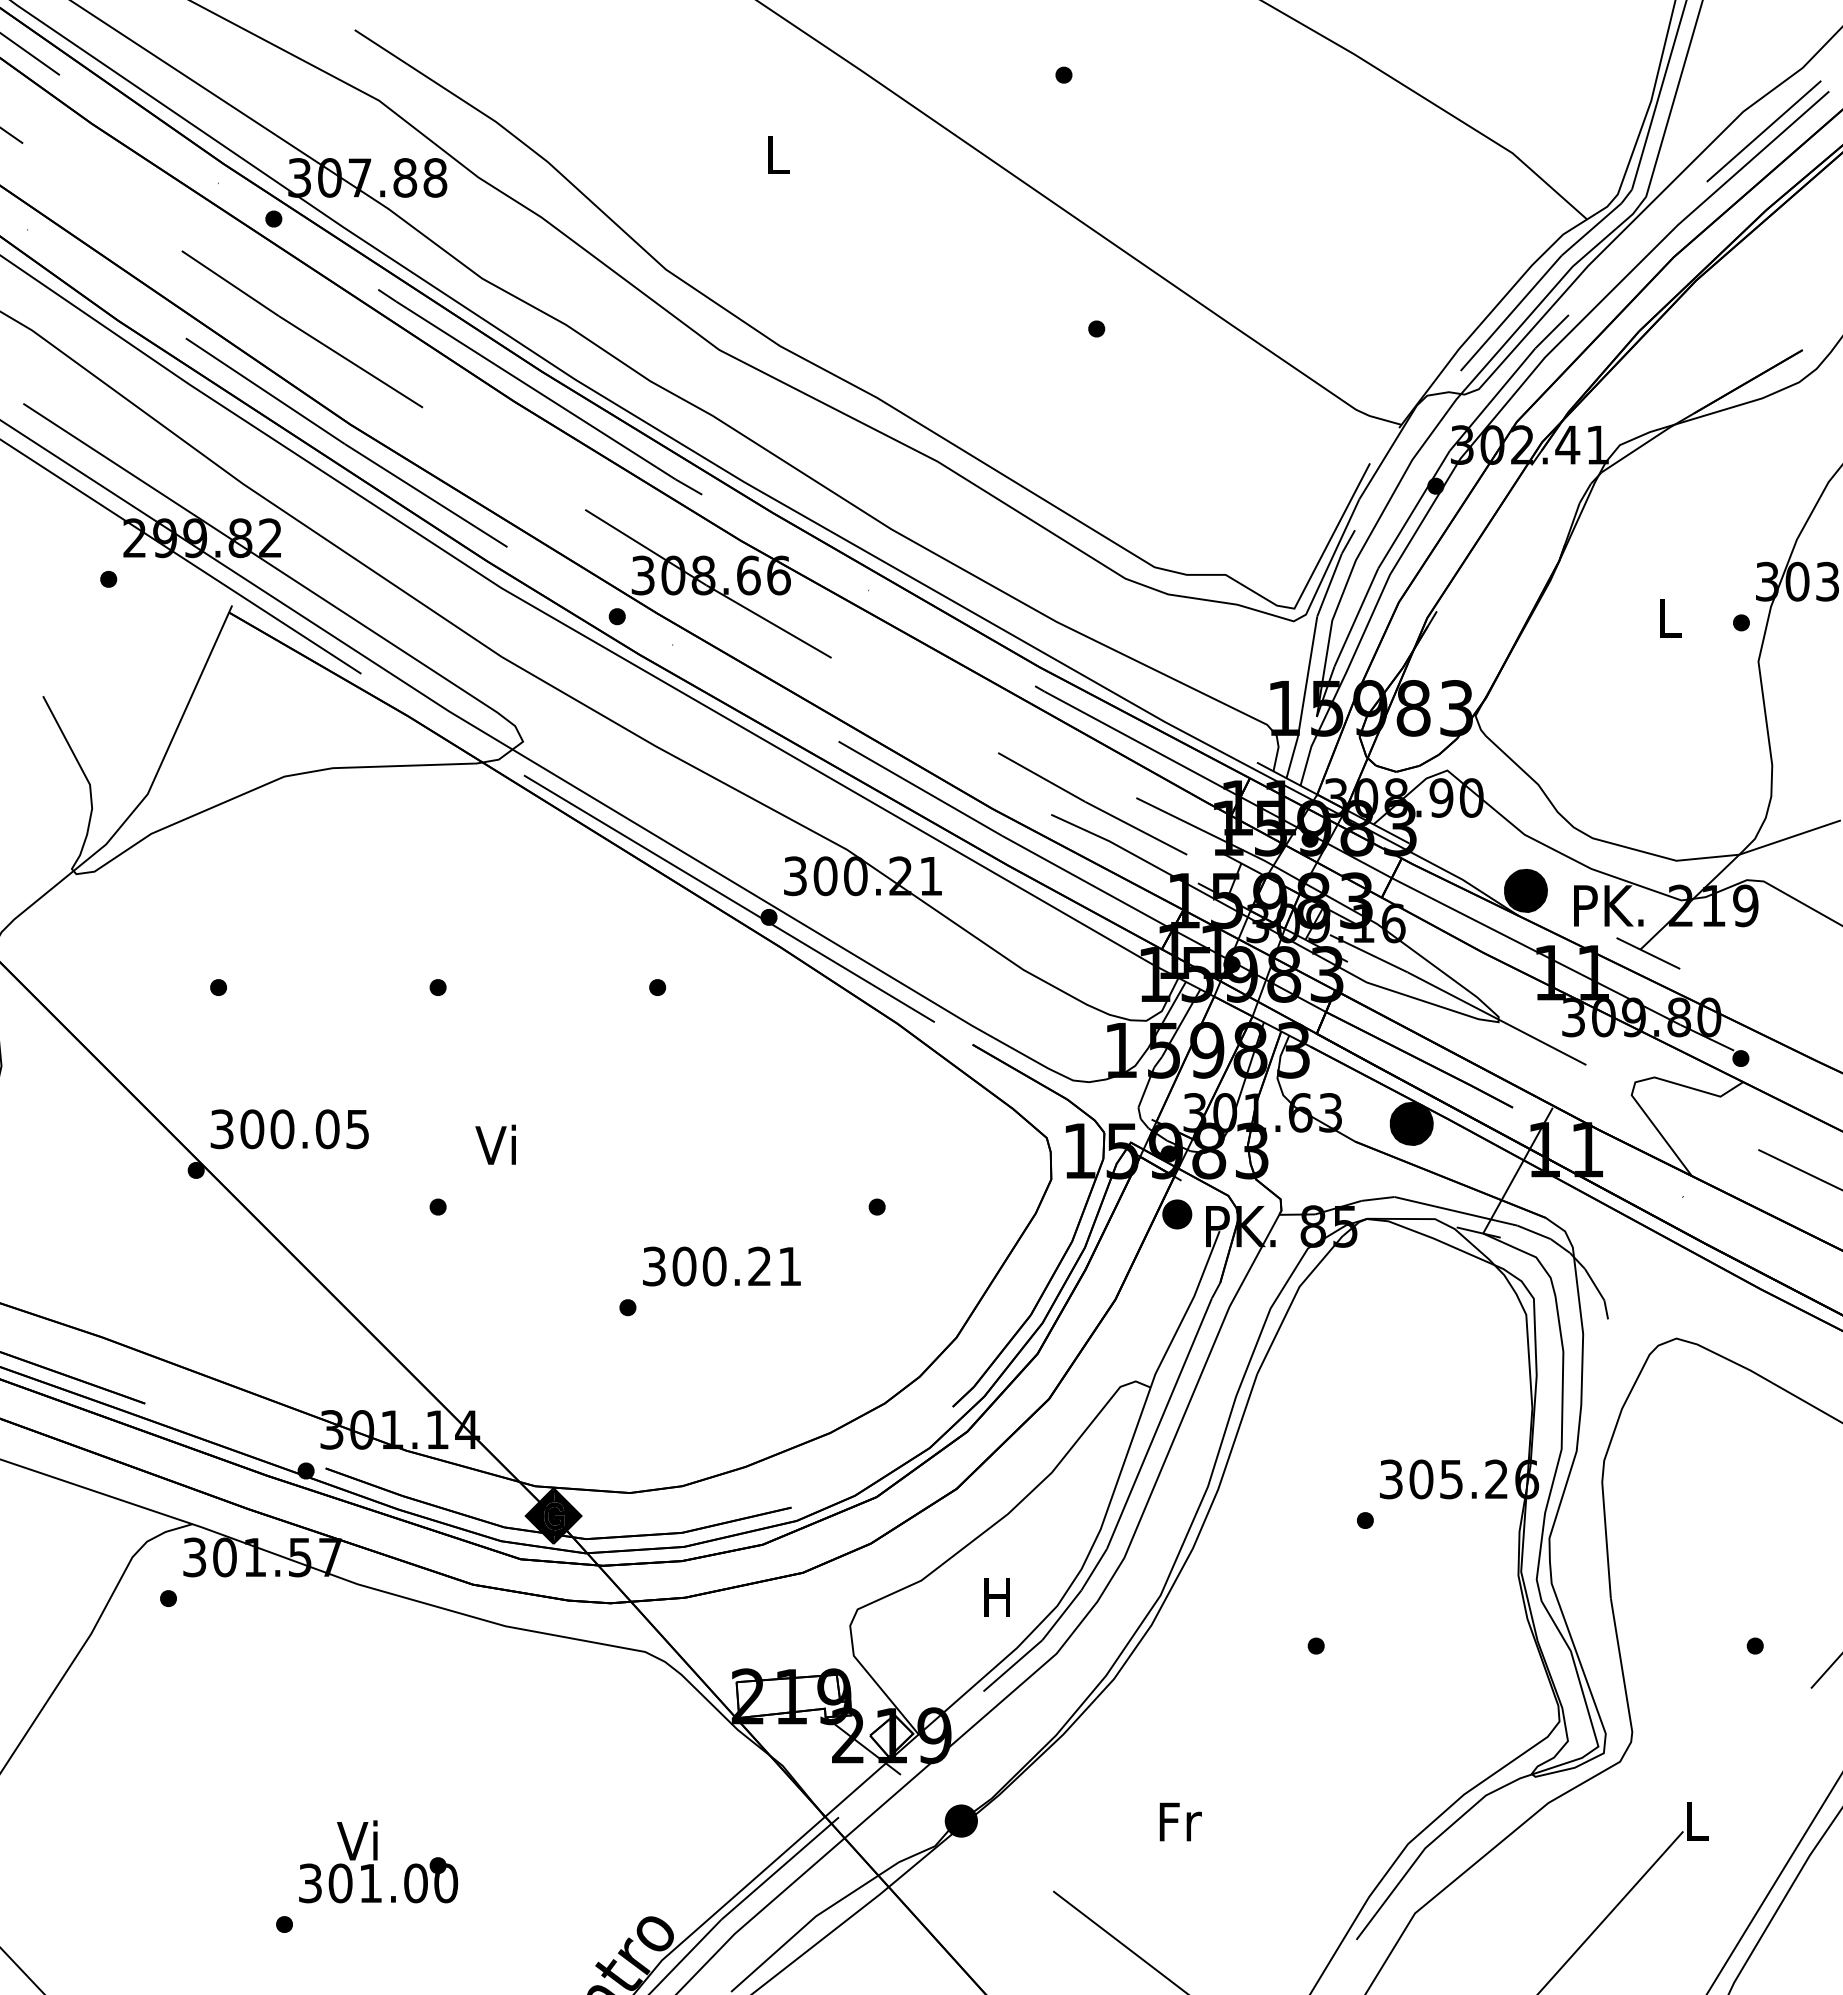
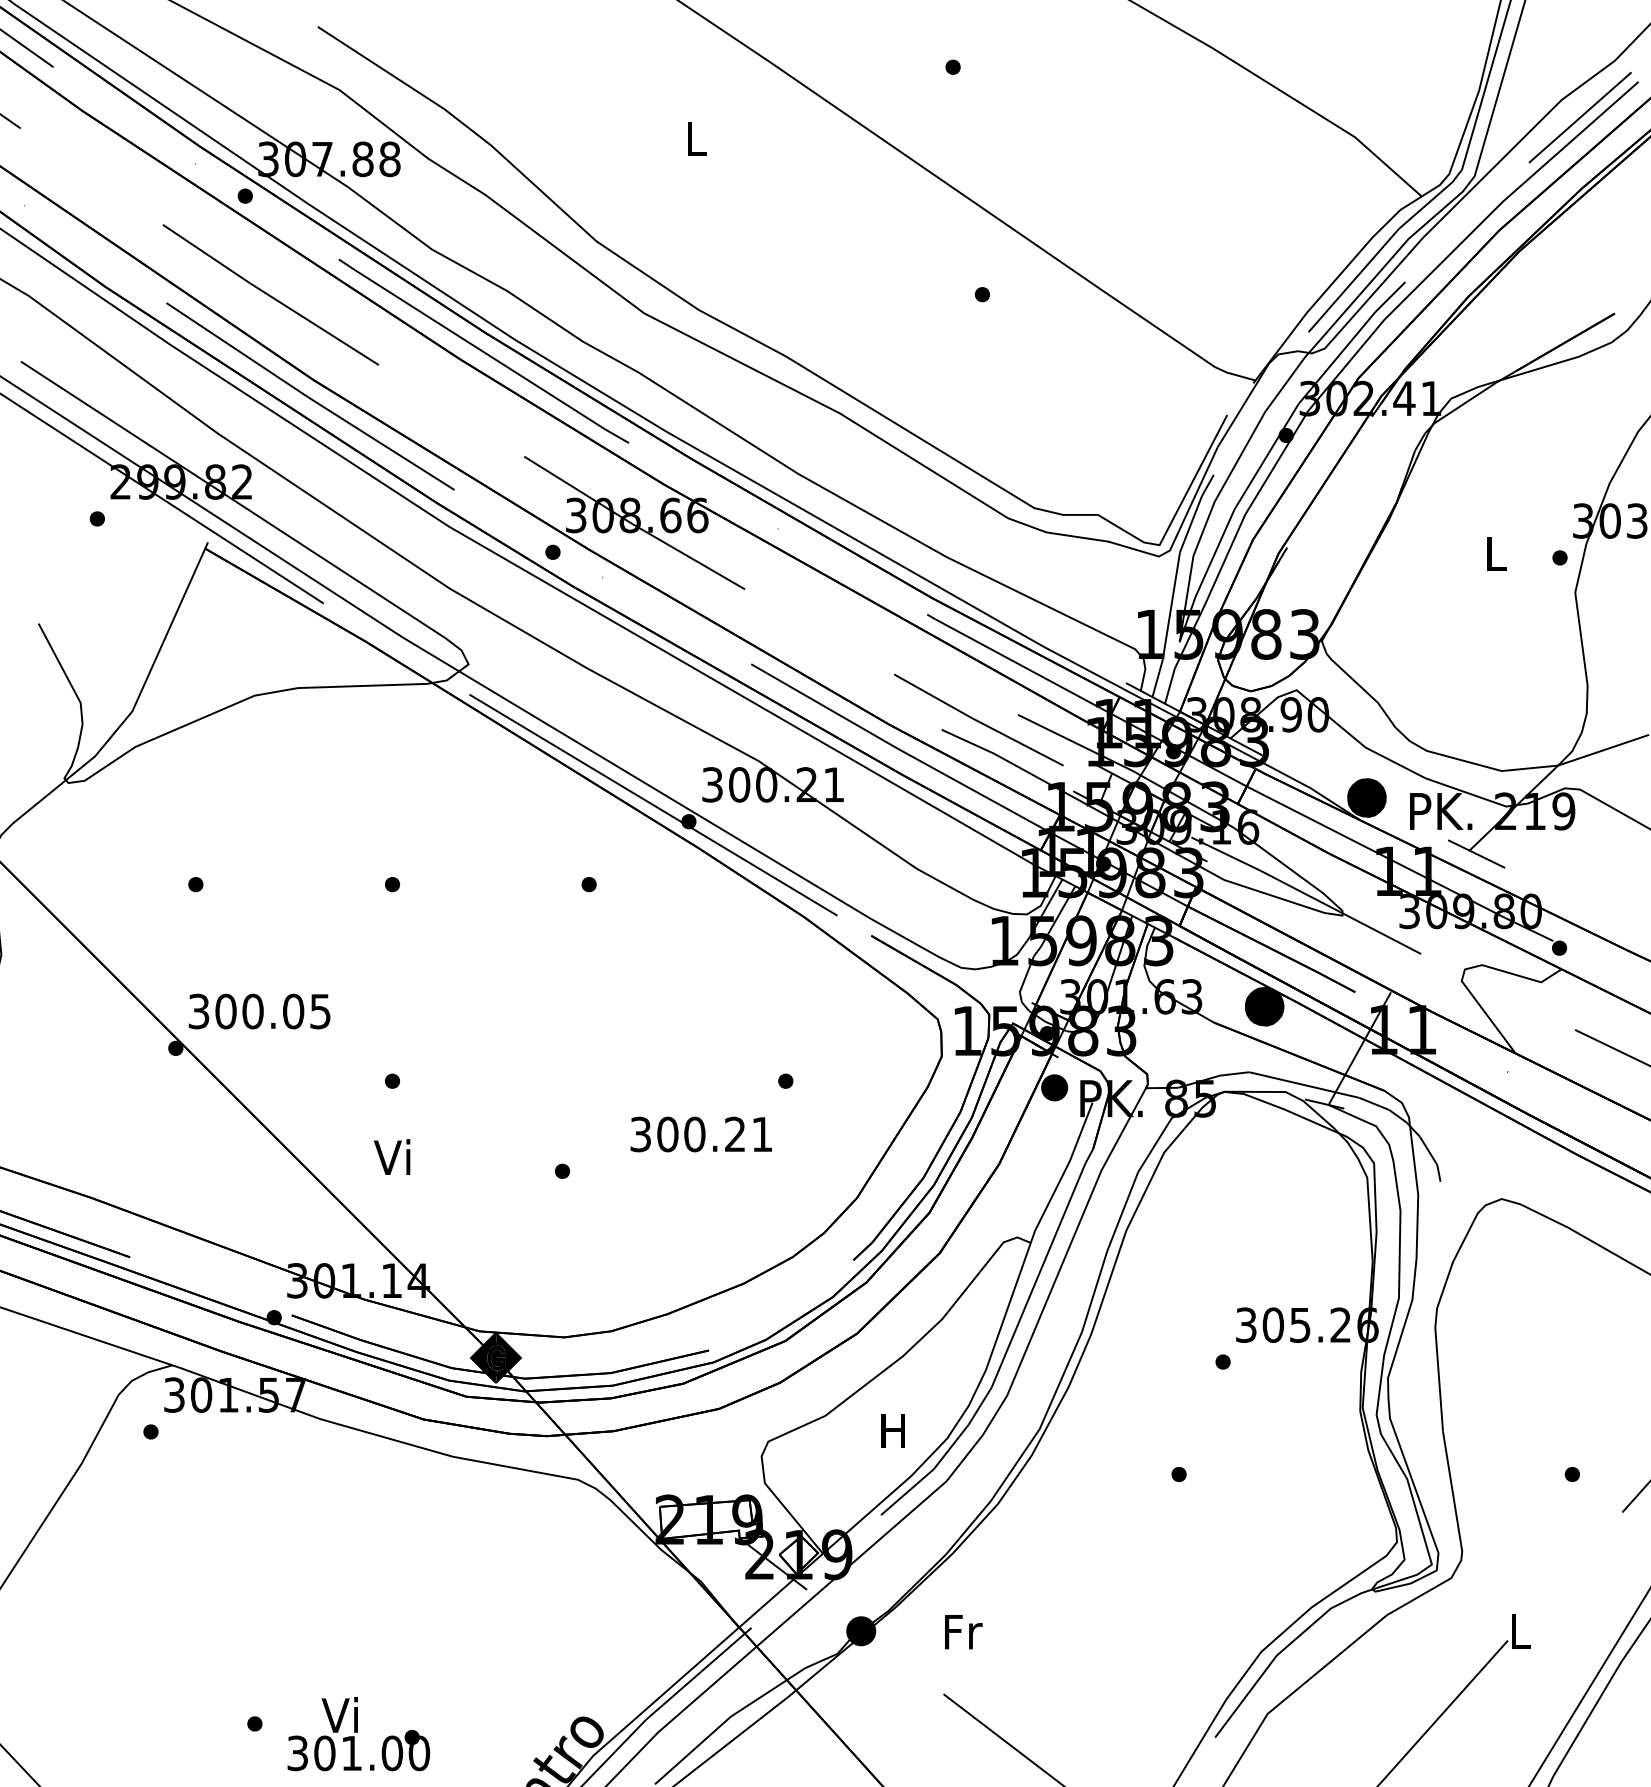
text: (495, 1144) -> (391, 1156), moved
text: (721, 1266) -> (700, 1134), moved
text: (1180, 1821) -> (963, 1631), moved
text: (378, 1861) -> (358, 1733), moved

